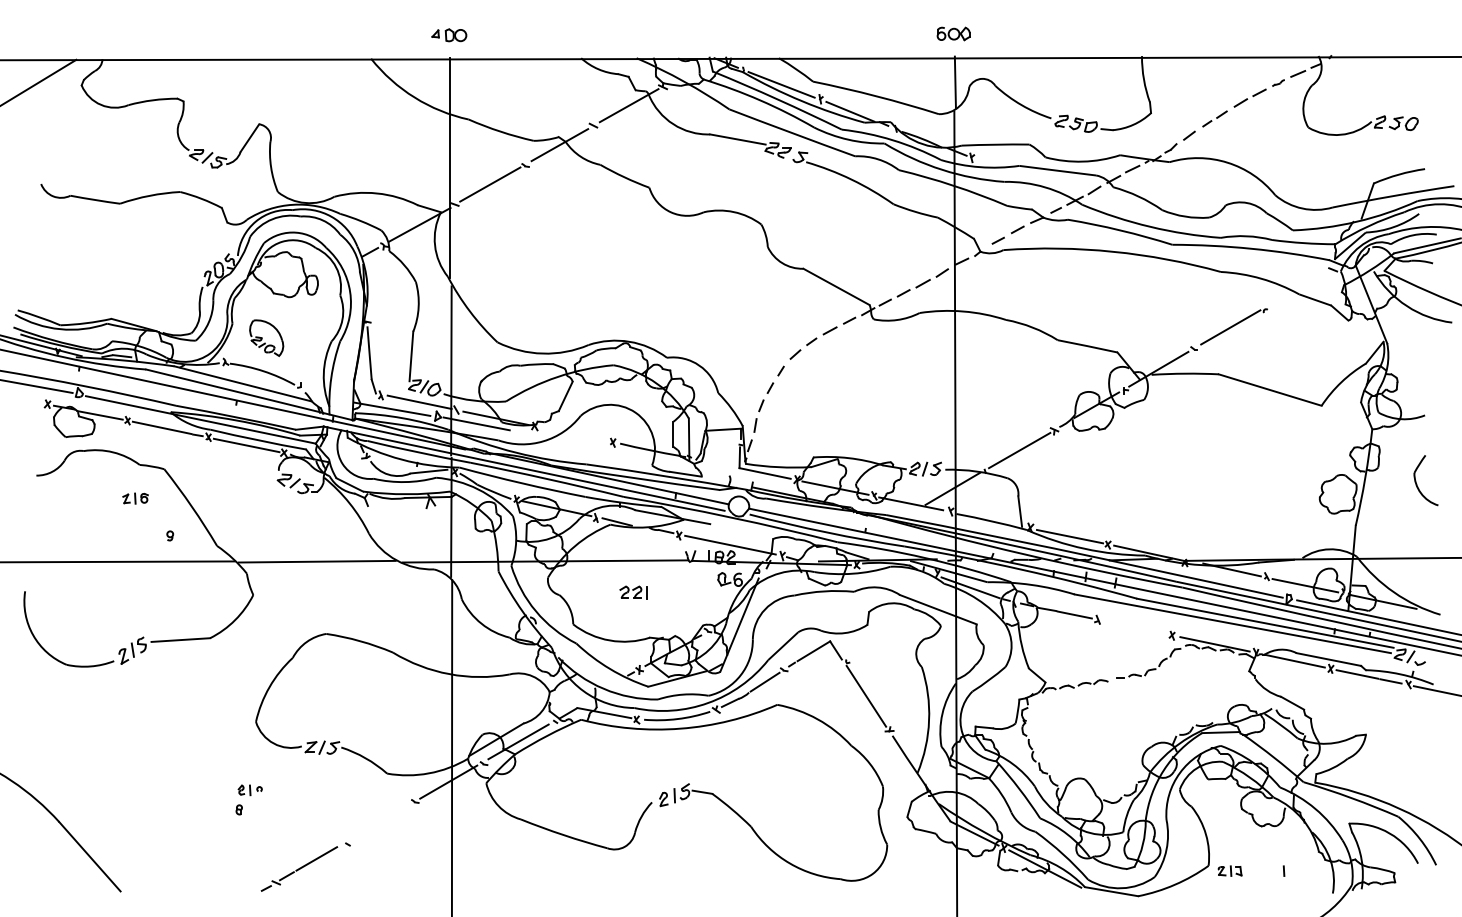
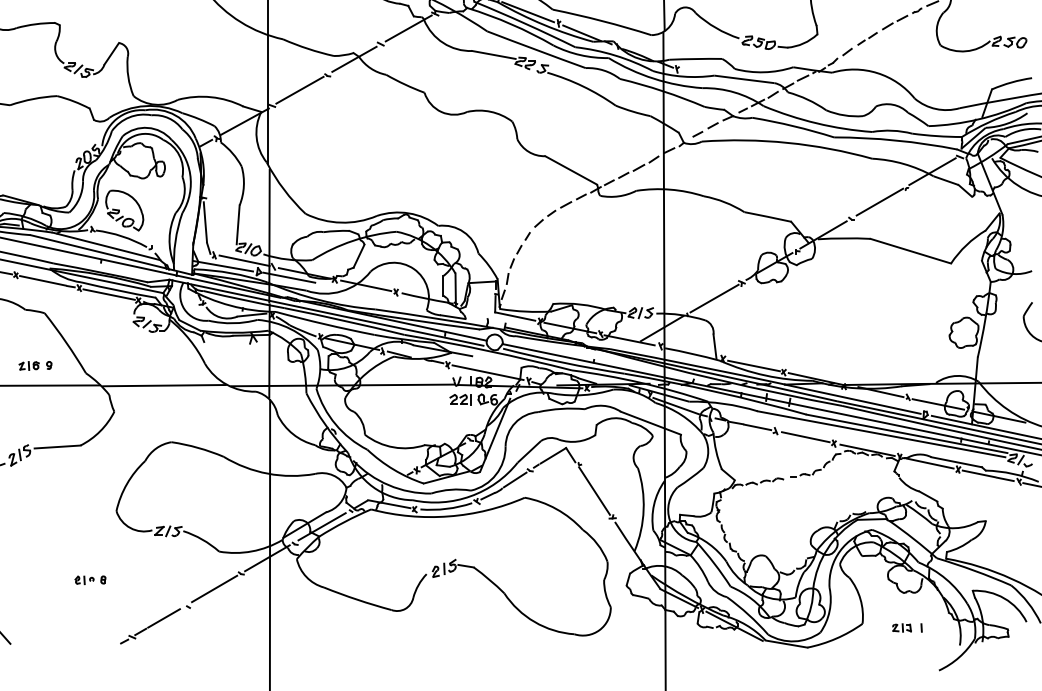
line: (1297, 288) -> (932, 171), added
part: (266, 337) -> (124, 210), size x1.43
line: (574, 433) -> (365, 285), added
part: (135, 498) -> (29, 365), moved
part: (633, 592) -> (460, 399), moved
line: (1135, 627) -> (805, 437), added
part: (249, 790) -> (83, 580), moved
line: (381, 821) -> (214, 589), added
part: (1229, 870) -> (901, 627), moved

